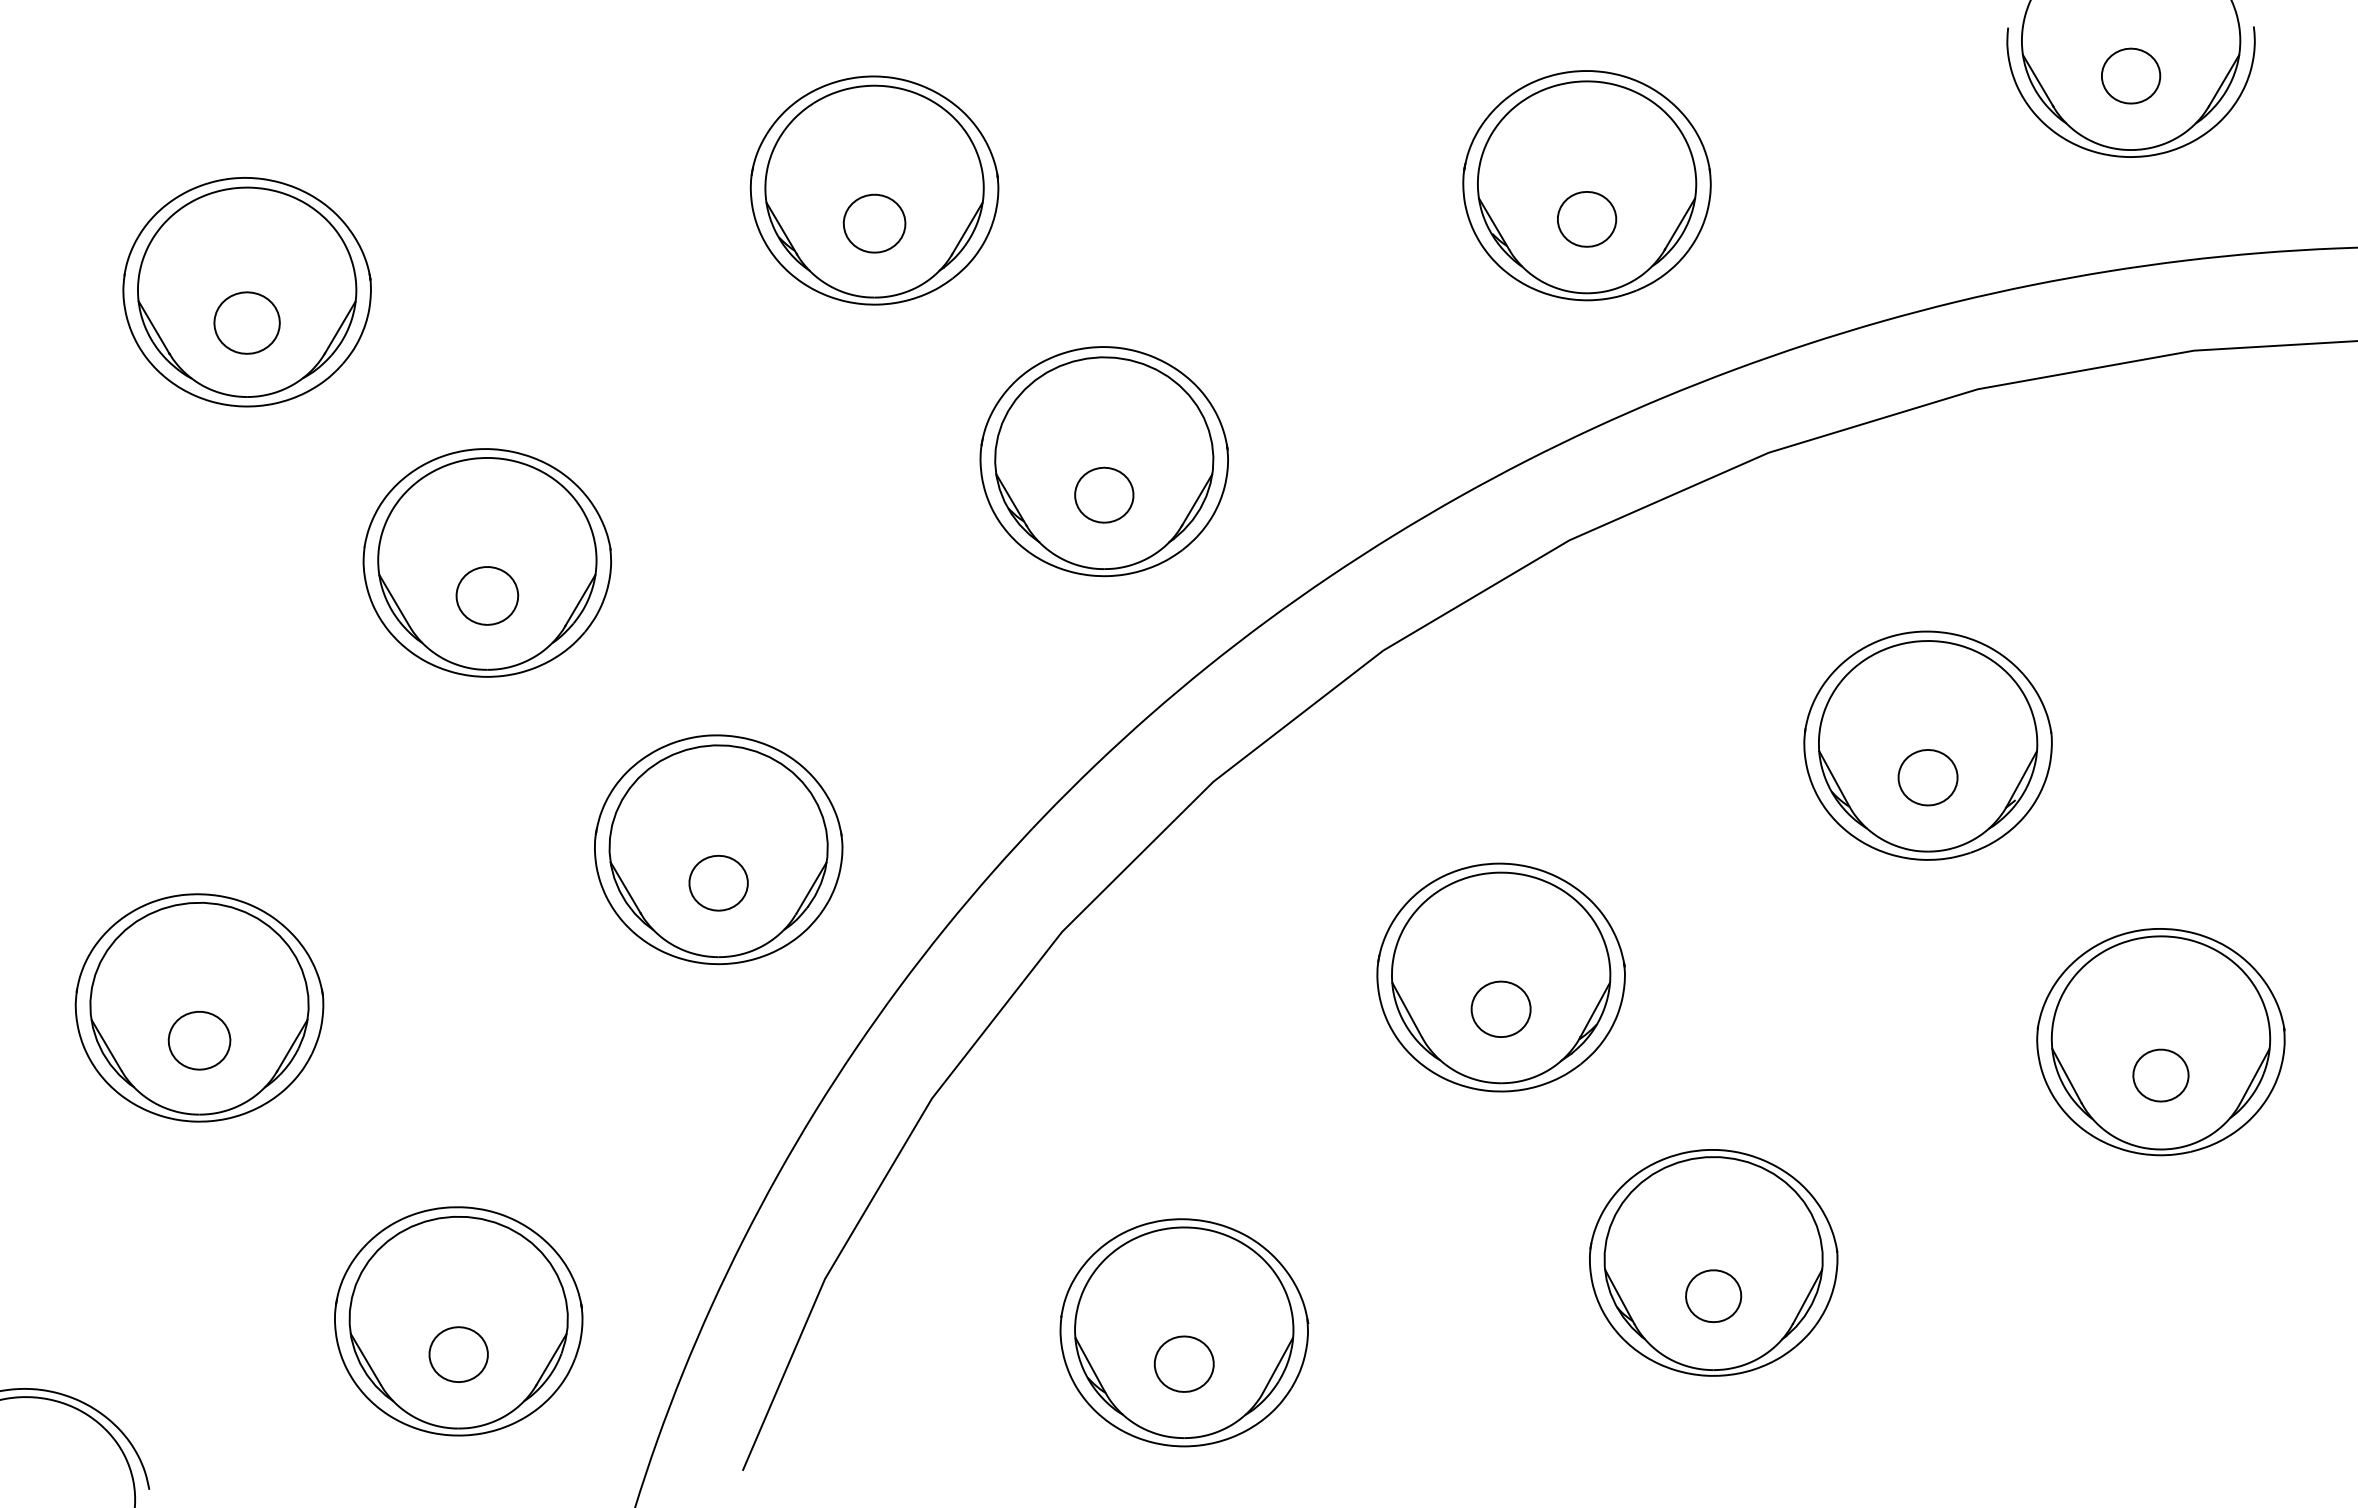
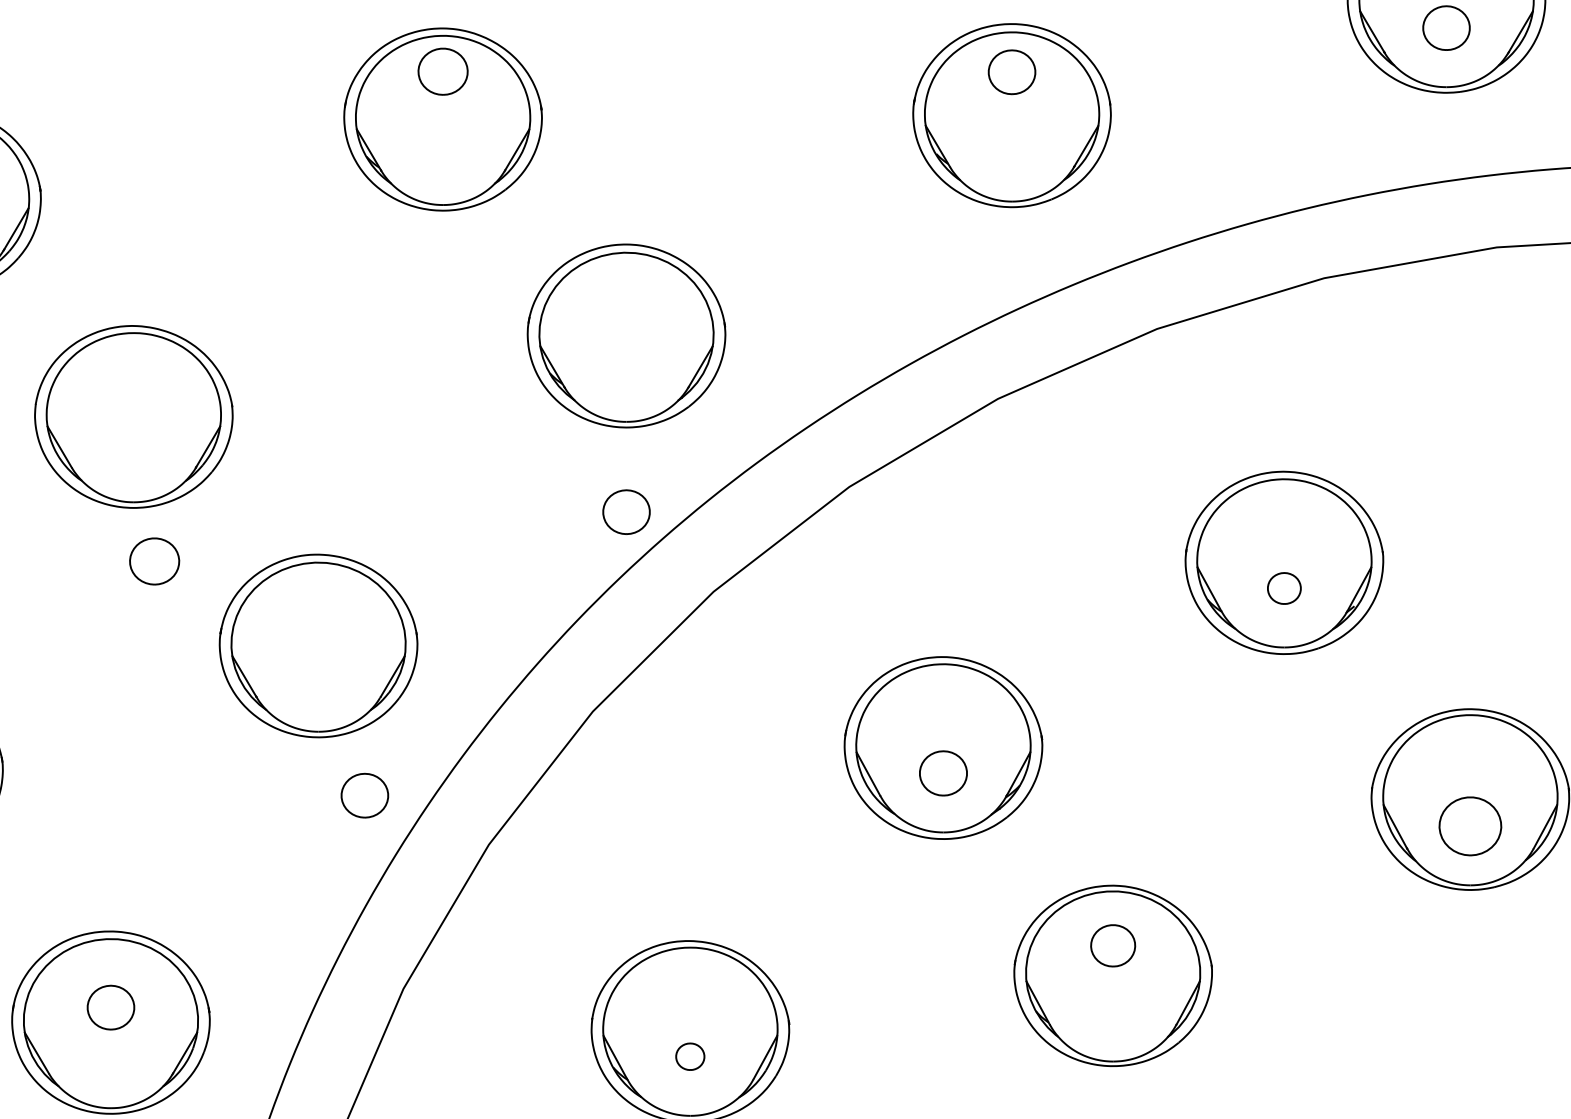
part: (1587, 219) -> (1012, 72), moved
part: (874, 223) -> (443, 71), moved
part: (1104, 494) -> (626, 511), moved
part: (487, 595) -> (154, 561), moved
part: (1927, 777) -> (1283, 588), size x0.7
part: (718, 882) -> (364, 795), moved
part: (2160, 1075) -> (1470, 826), size x1.4
part: (1713, 1295) -> (1113, 945), moved
part: (458, 1354) -> (110, 1007), moved
part: (1183, 1363) -> (689, 1056), size x0.6

